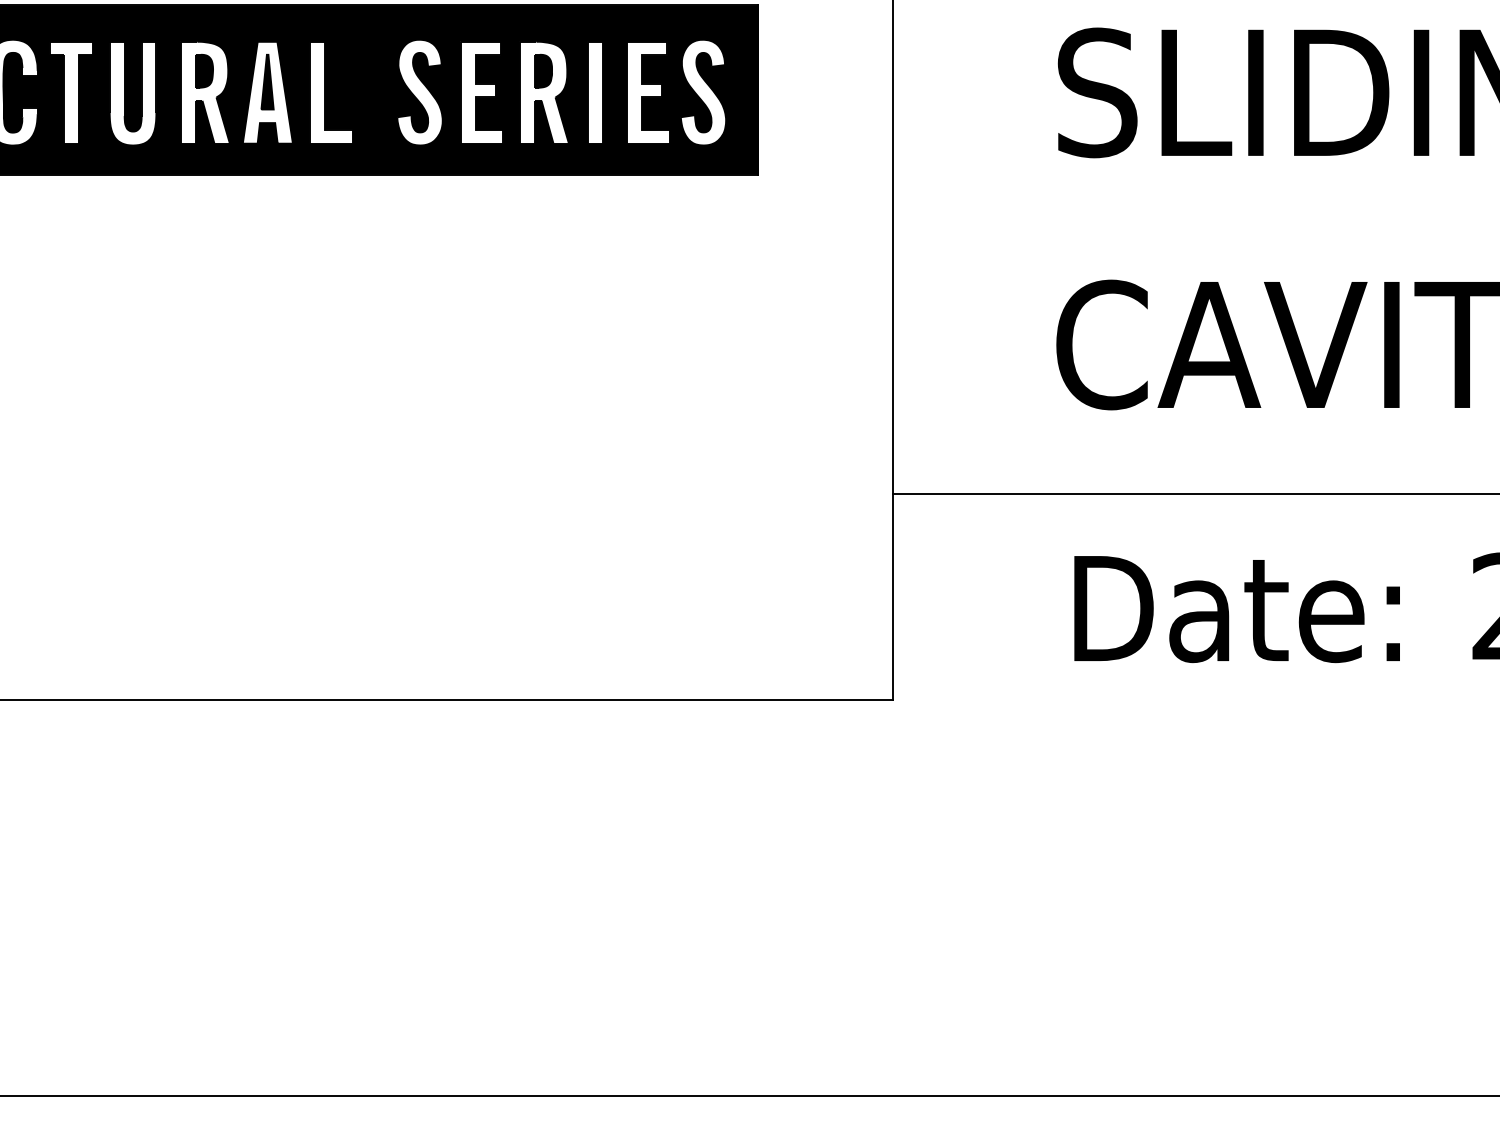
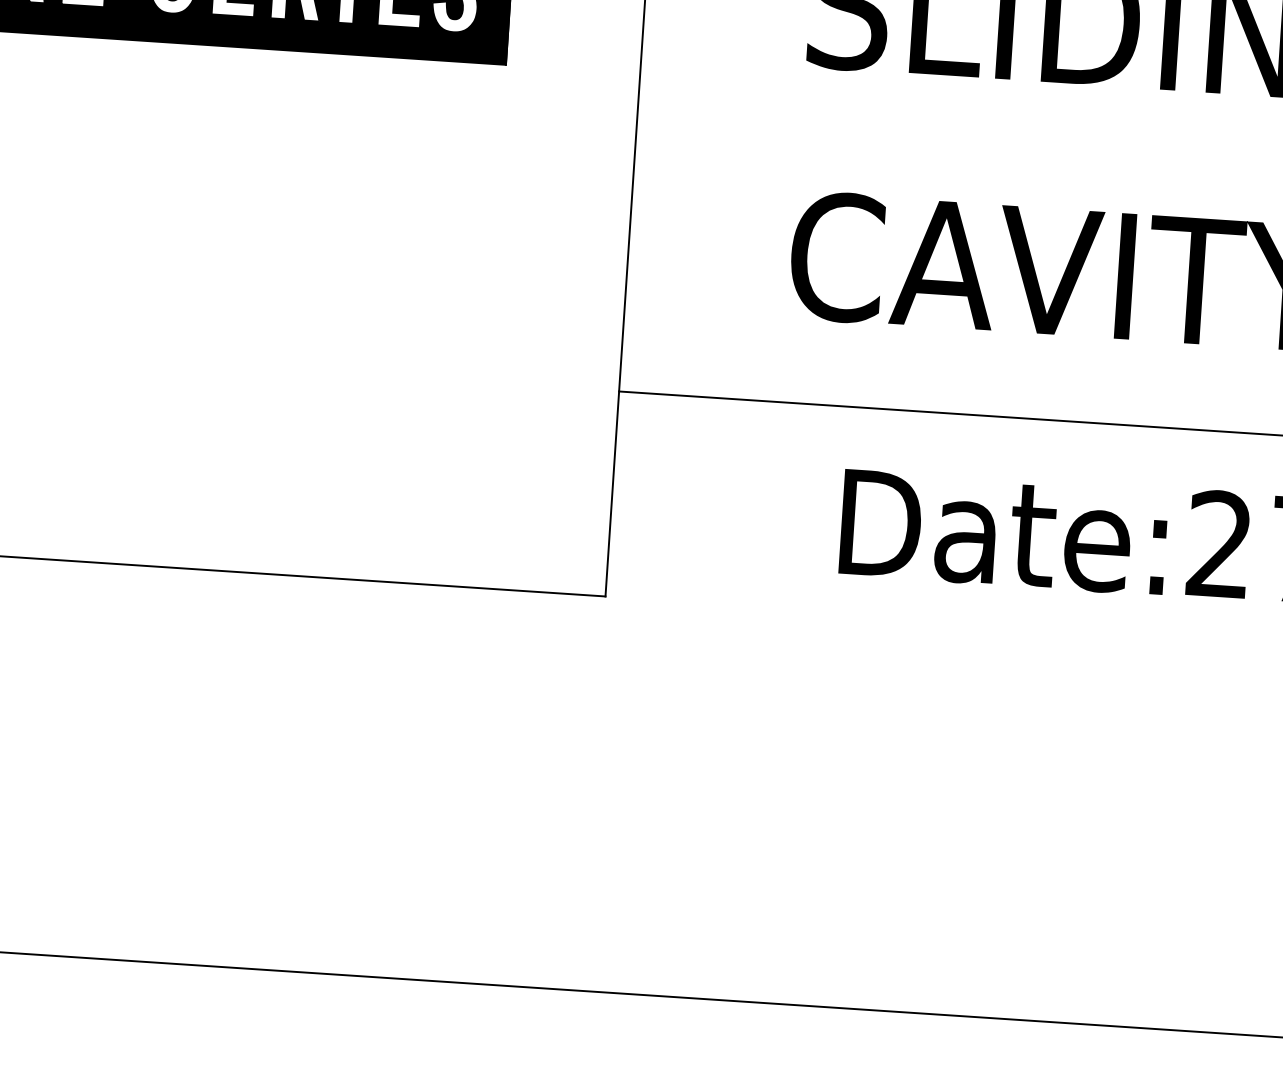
text: (1236, 609) -> (1003, 532), moved

